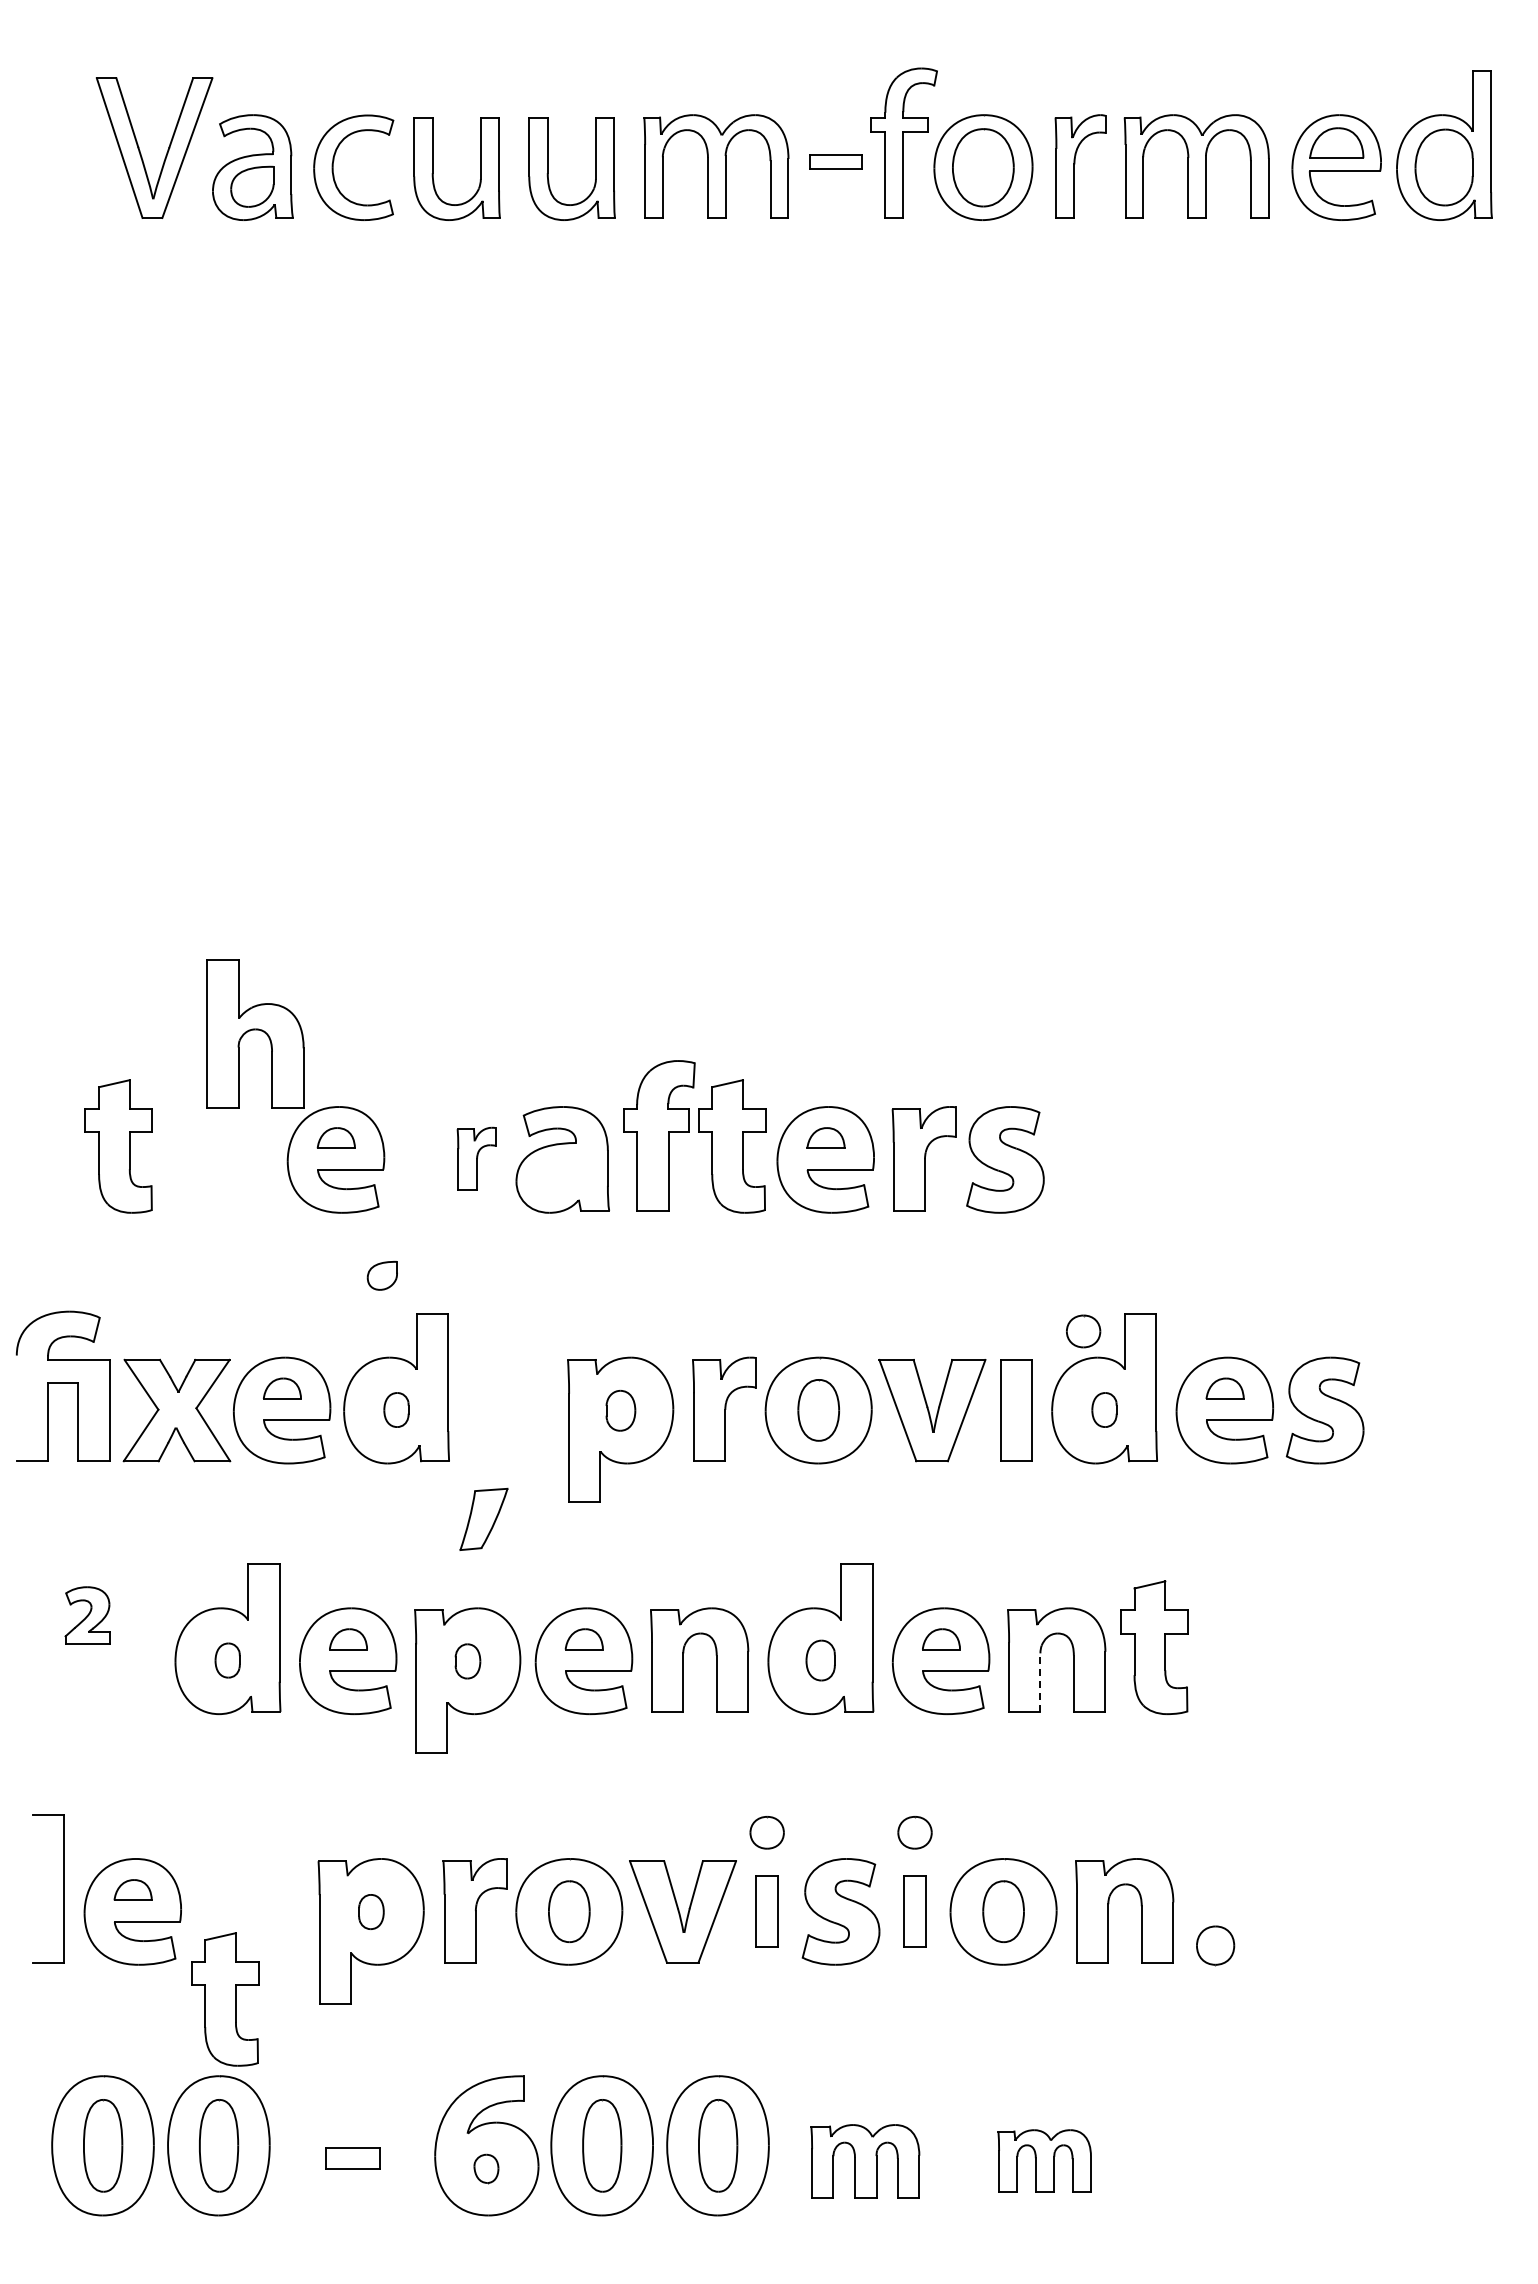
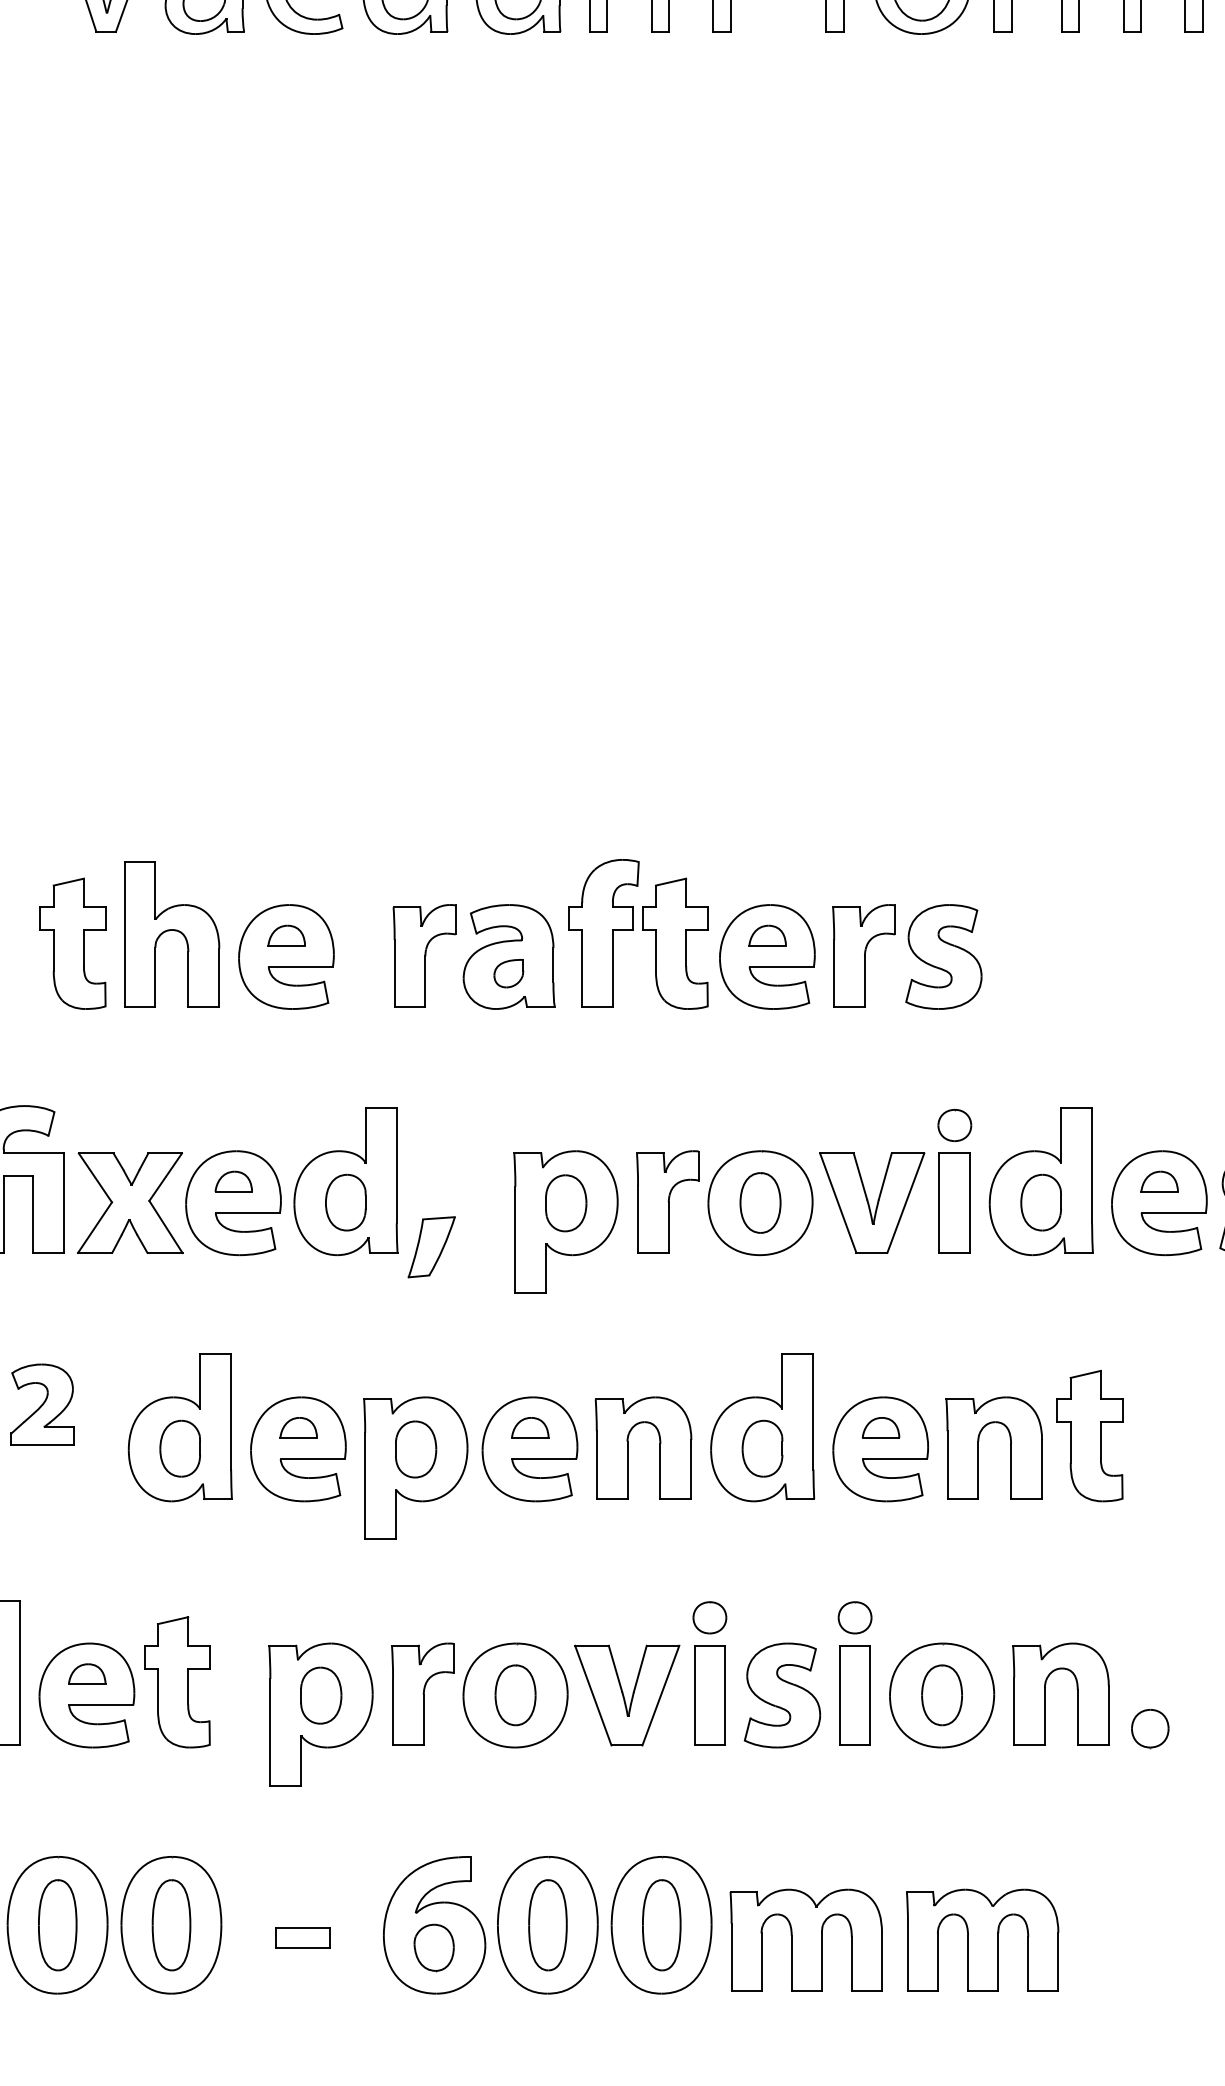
part: (255, 1033) -> (172, 934), moved
part: (476, 1158) -> (424, 955), size x1.67
part: (381, 1275) -> (507, 973), moved
part: (1083, 1331) -> (954, 1125), moved
part: (396, 1409) -> (345, 1202), size x1.67
part: (1104, 1409) -> (1041, 1202), size x1.67
part: (620, 1410) -> (565, 1203), size x1.43
part: (483, 1518) -> (431, 1246), moved
part: (87, 1615) -> (42, 1404), size x1.43
part: (227, 1660) -> (179, 1448), size x1.67
part: (820, 1660) -> (762, 1448), size x1.43
part: (467, 1661) -> (415, 1449), size x1.67
line: (1040, 1682) -> (978, 1470), dashed -> solid
part: (371, 1911) -> (321, 1695), size x1.67
part: (767, 1911) -> (710, 1695), size x1.43
part: (914, 1911) -> (854, 1695), size x1.43
part: (225, 1999) -> (177, 1682), moved
part: (865, 2160) -> (806, 1939), size x1.43
part: (1044, 2160) -> (982, 1939), size x1.67
part: (486, 2168) -> (434, 1947), size x1.67

